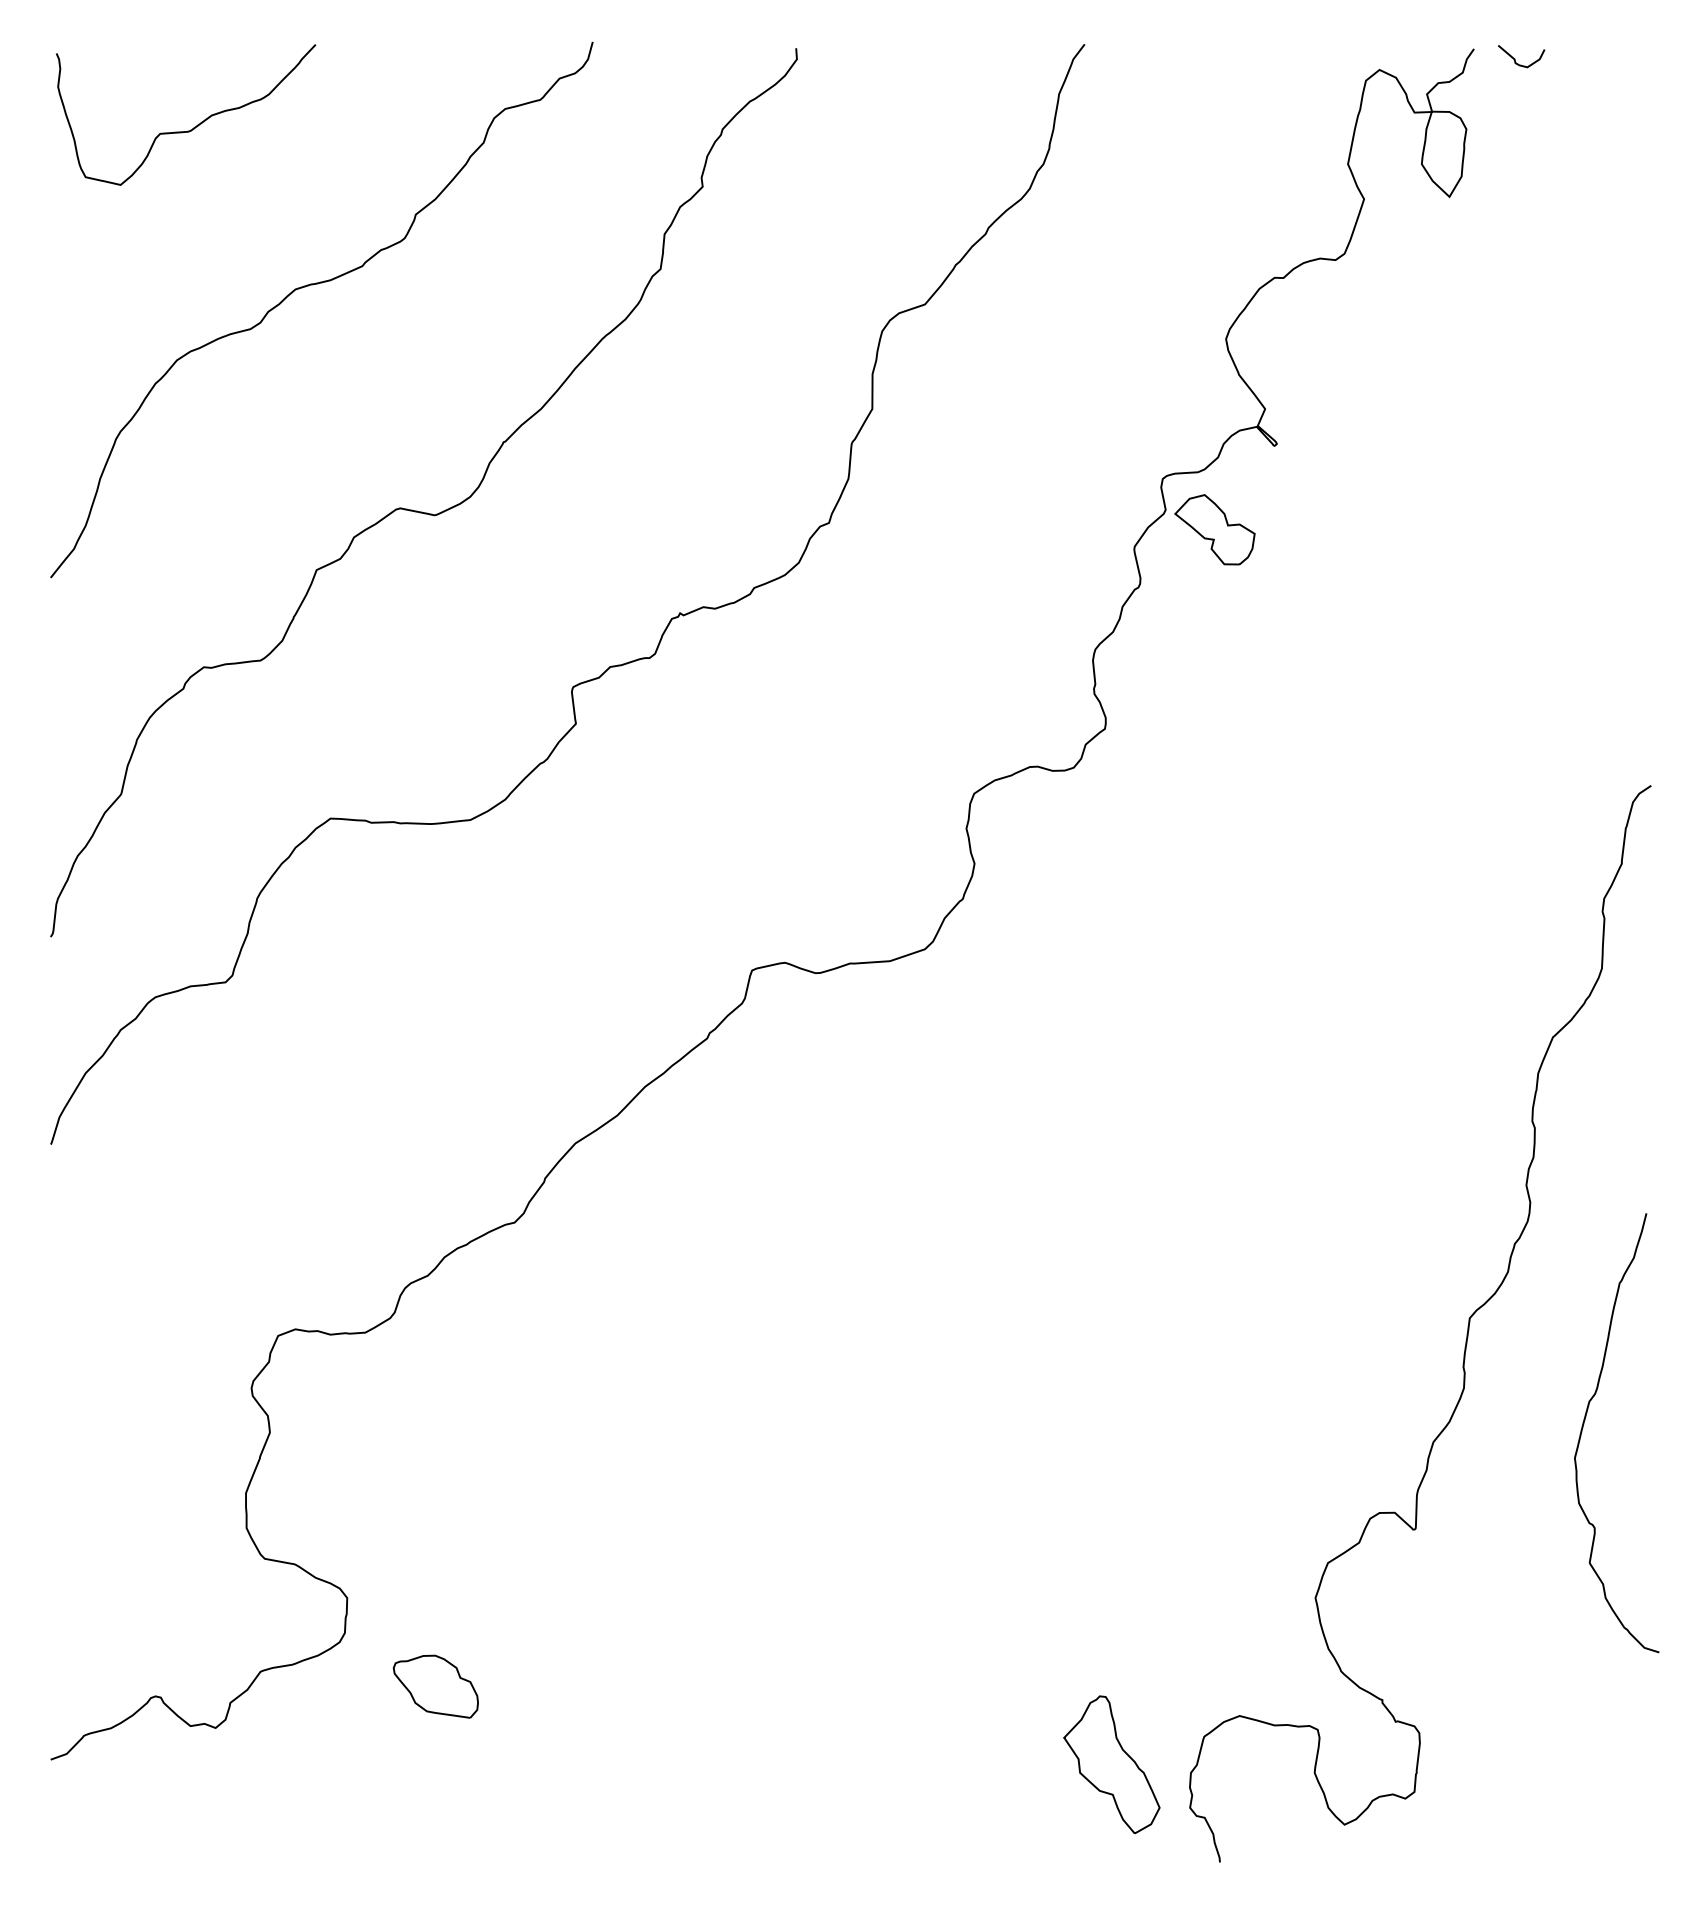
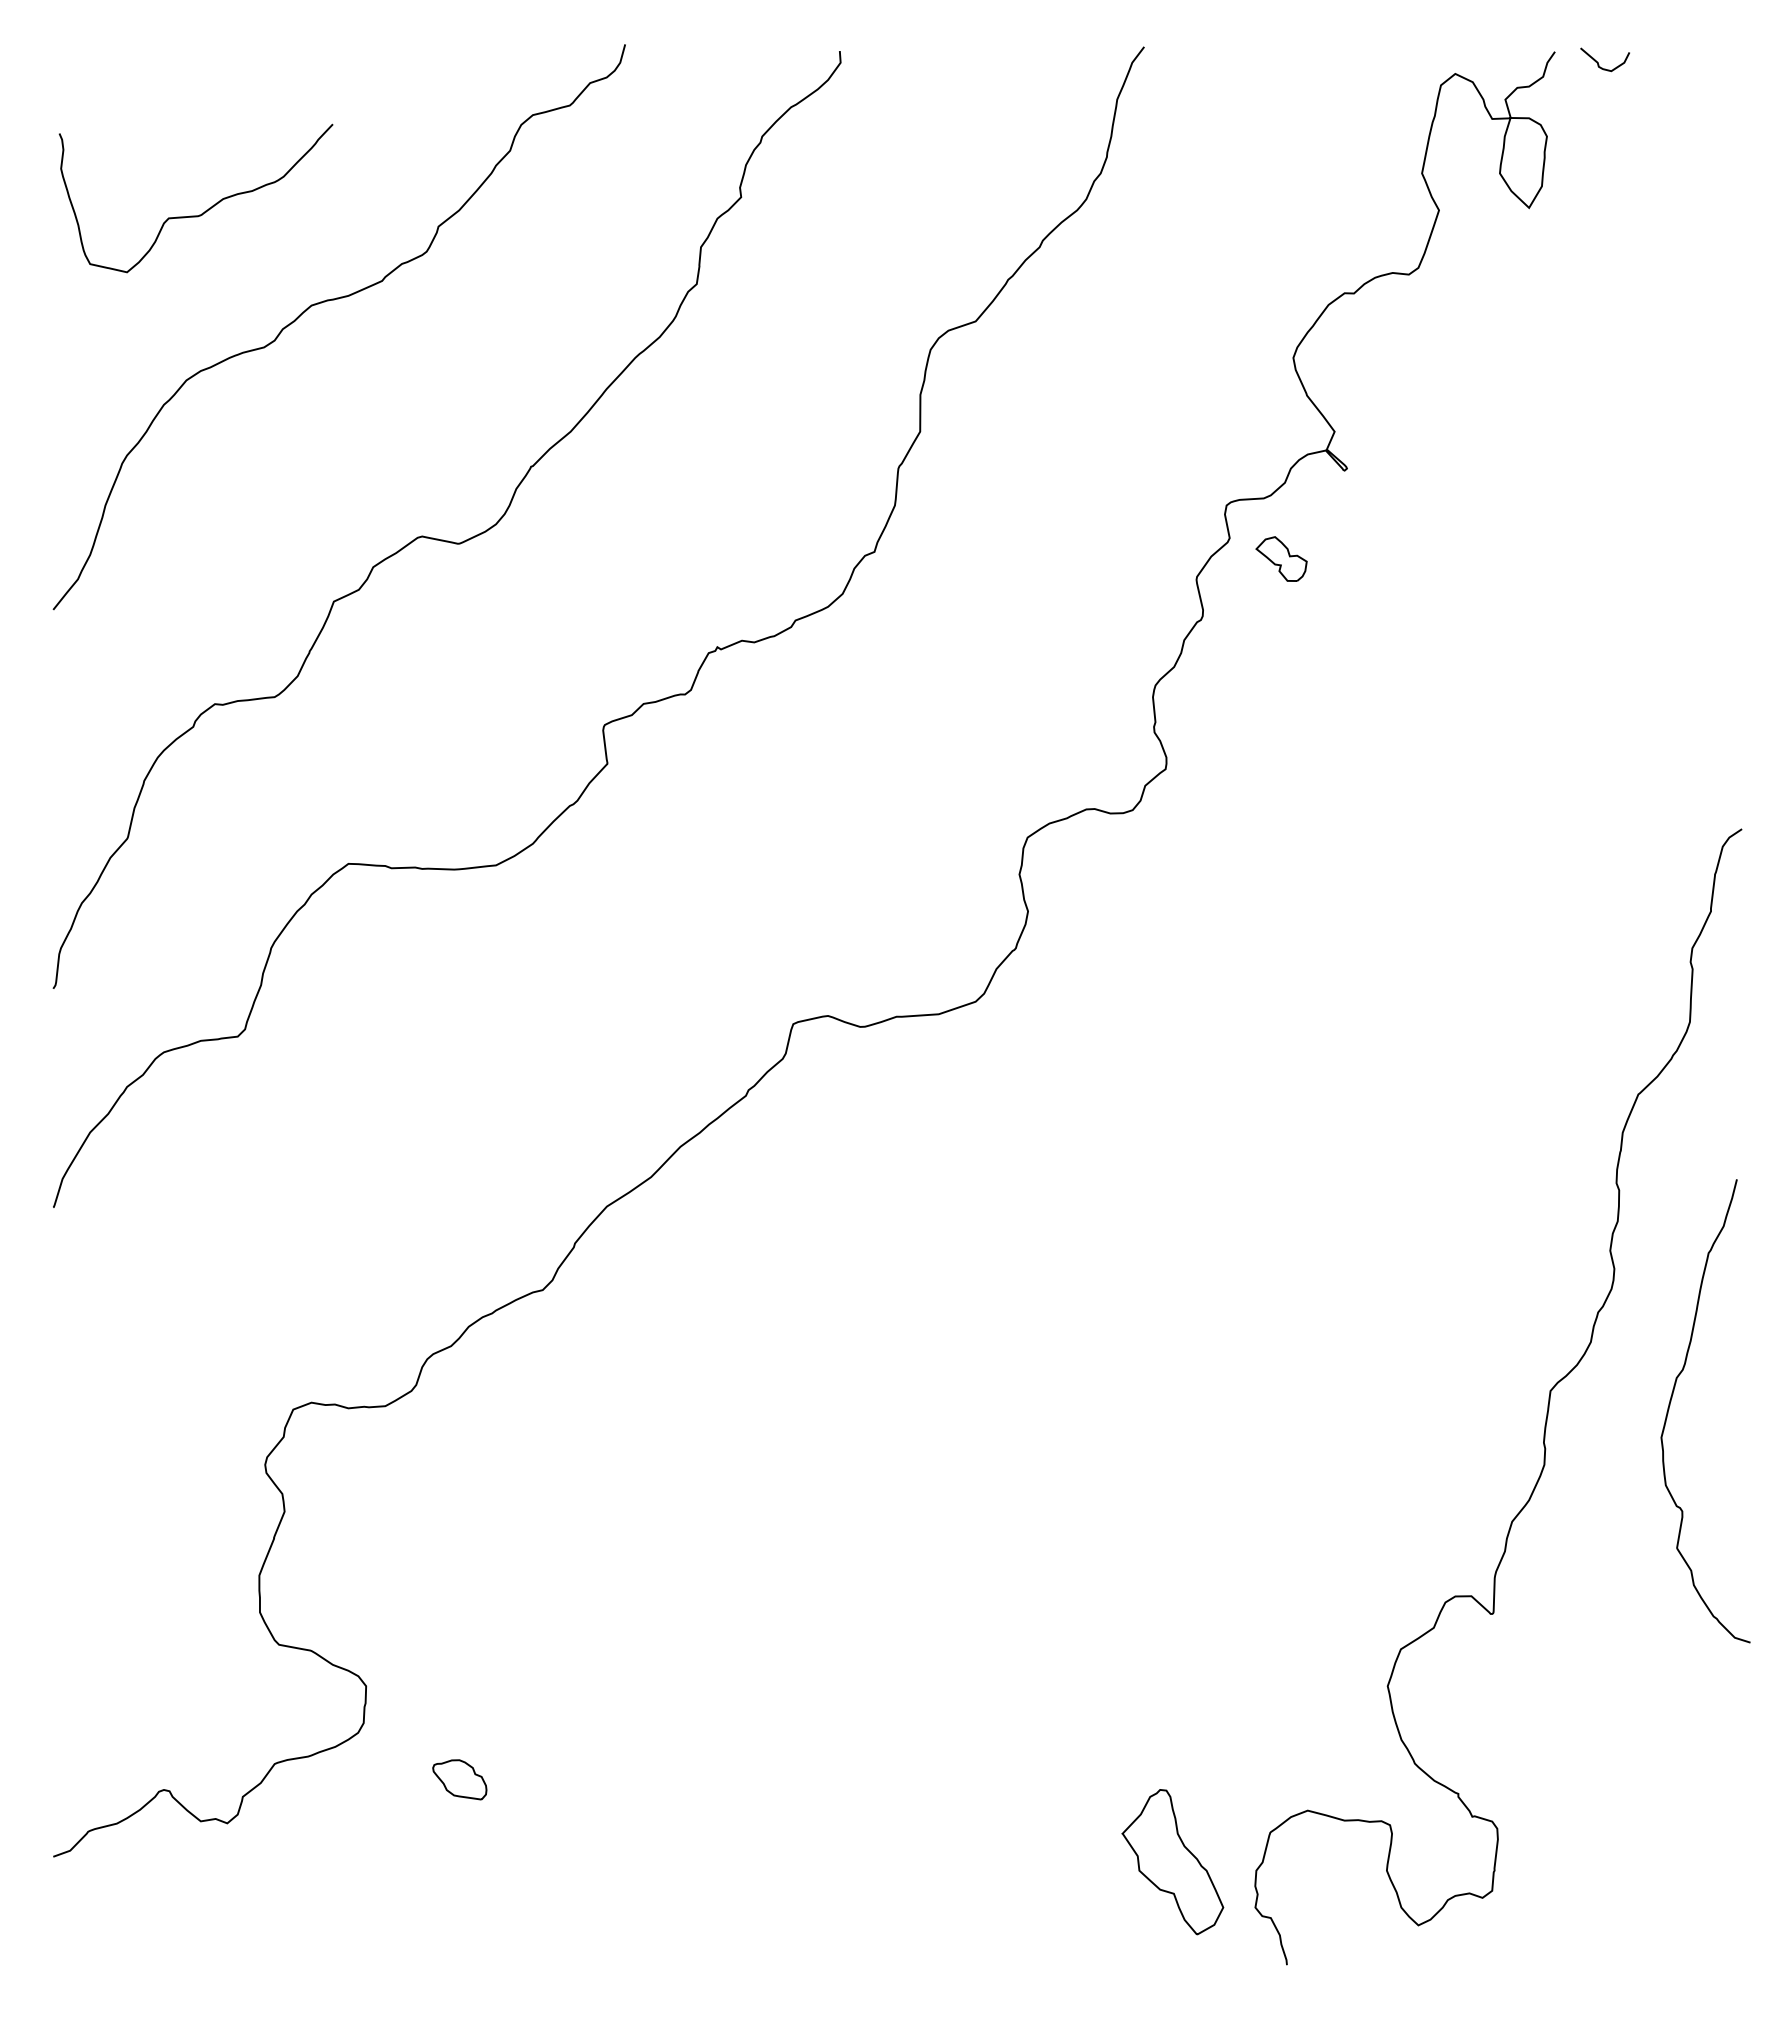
curve: (194, 126) -> (205, 210), moved
part: (1214, 529) -> (1281, 558), size x0.6
curve: (1584, 1423) -> (1671, 1401), moved
part: (435, 1686) -> (459, 1779), size x0.6

